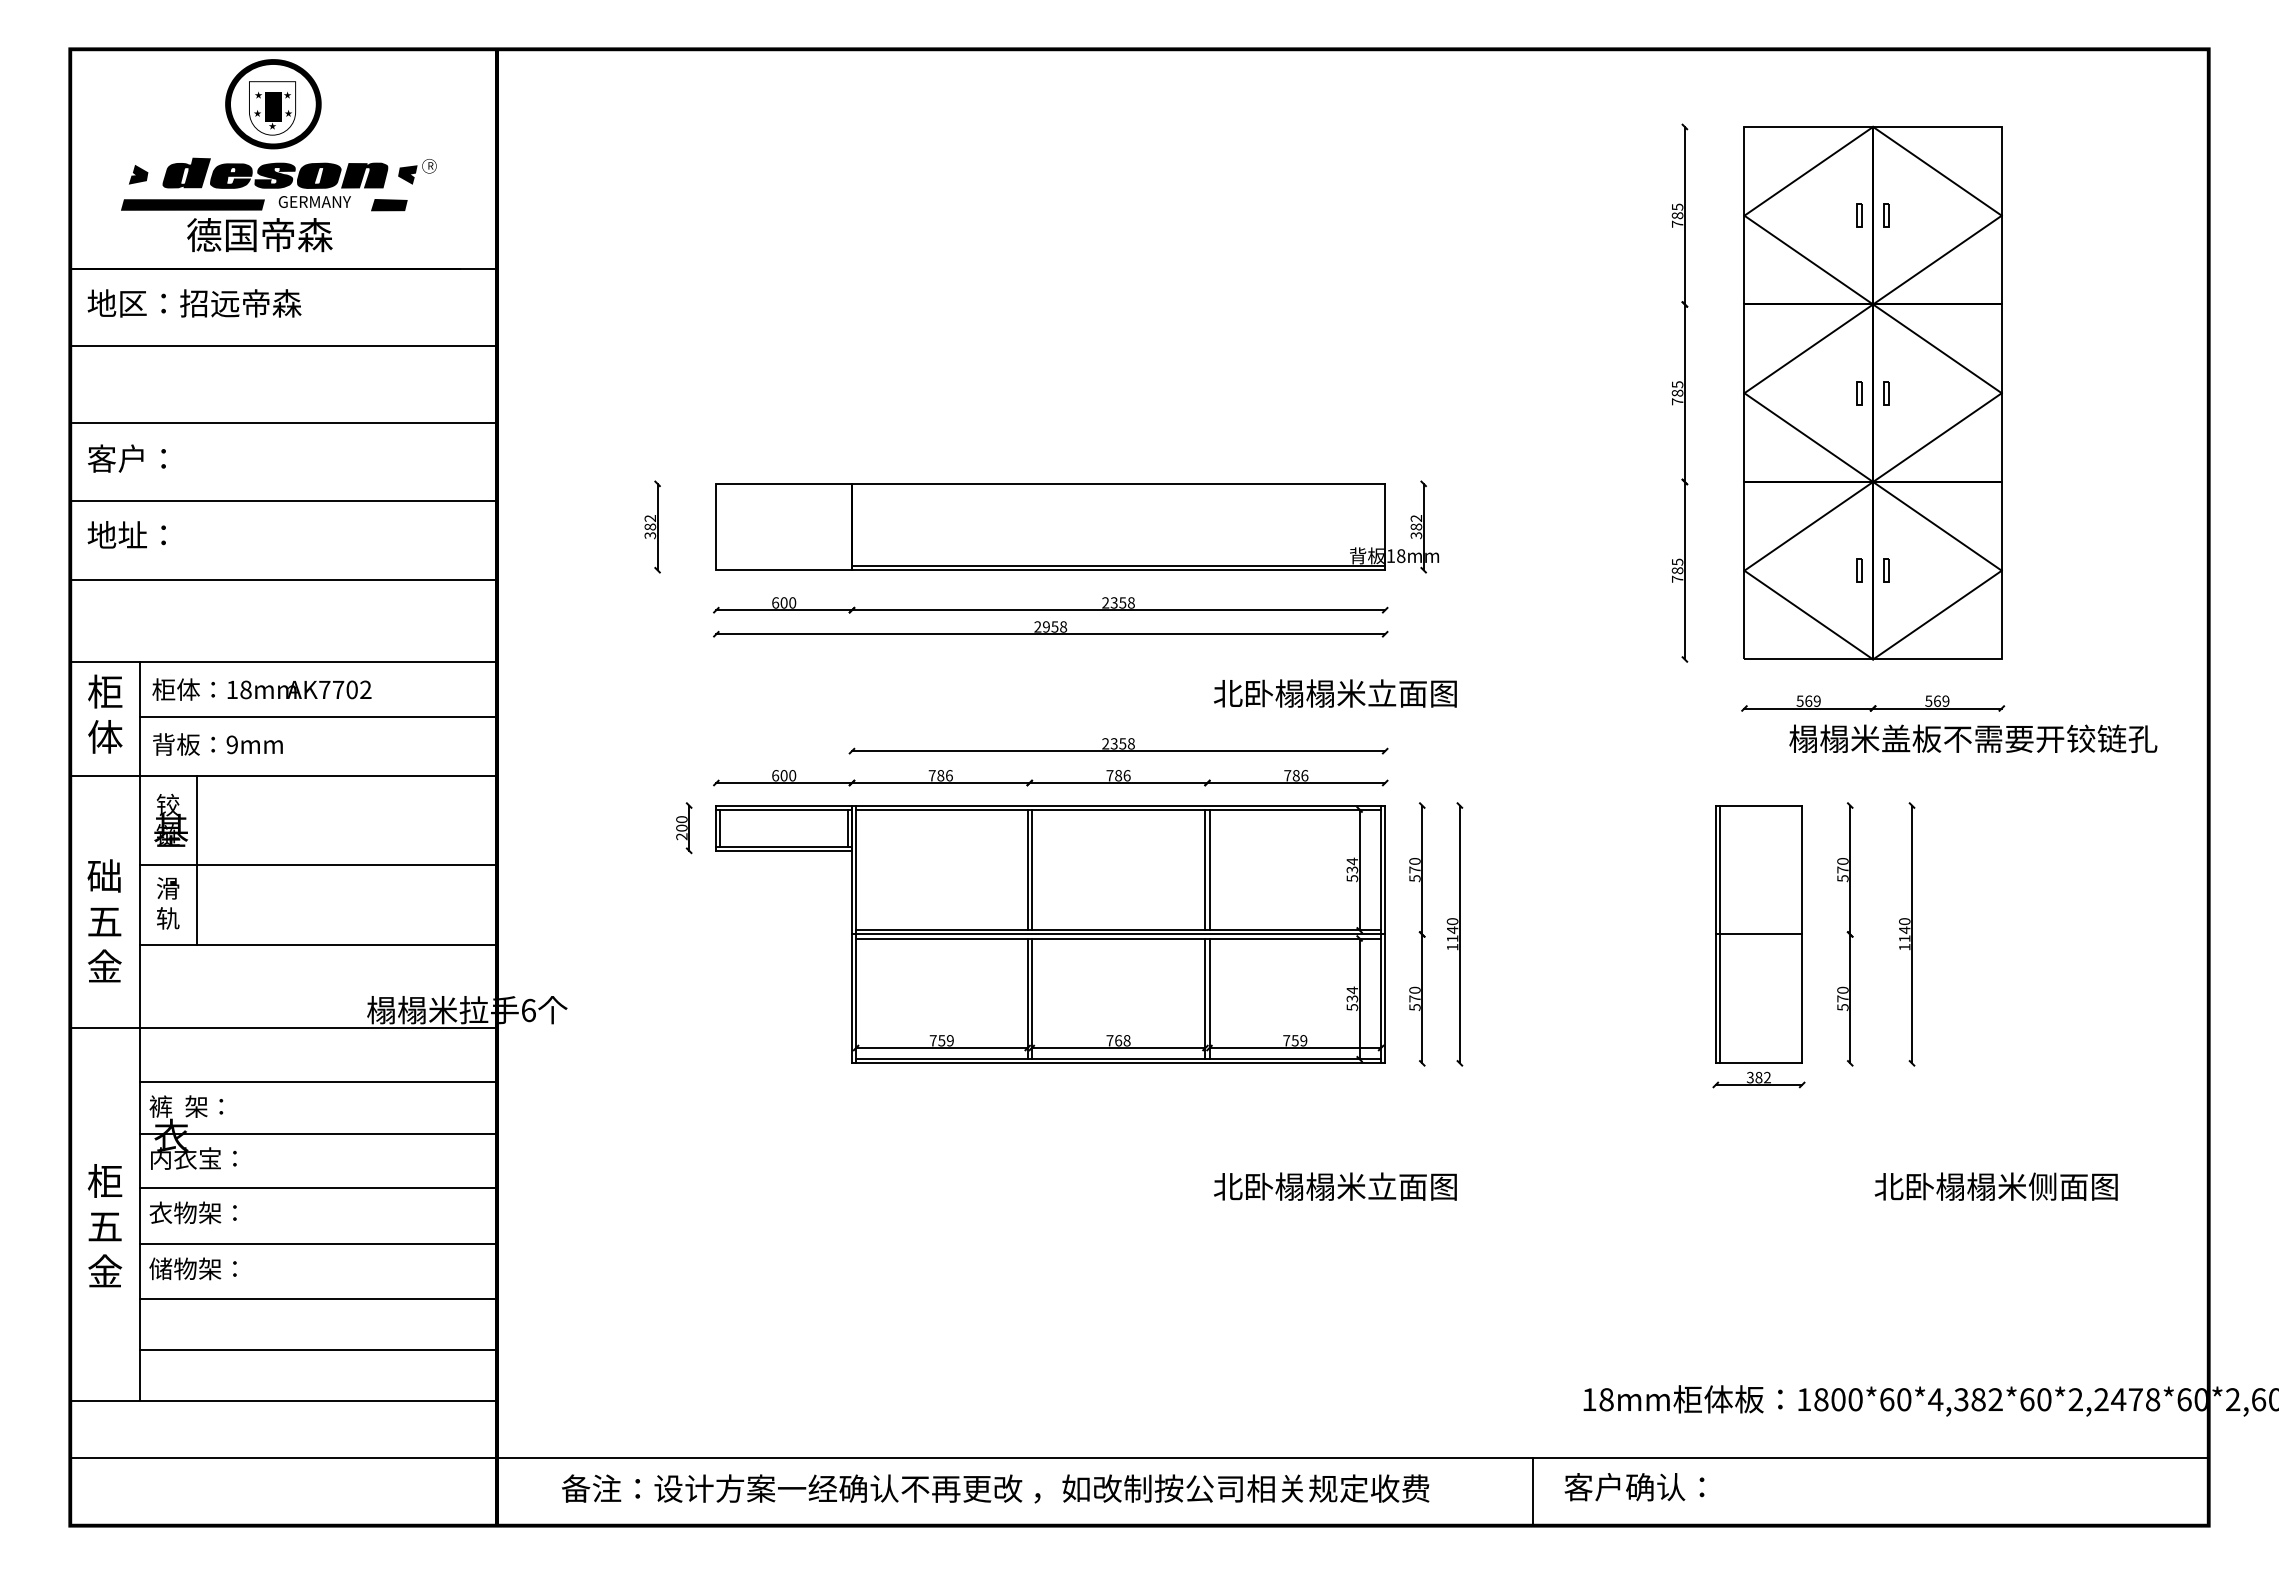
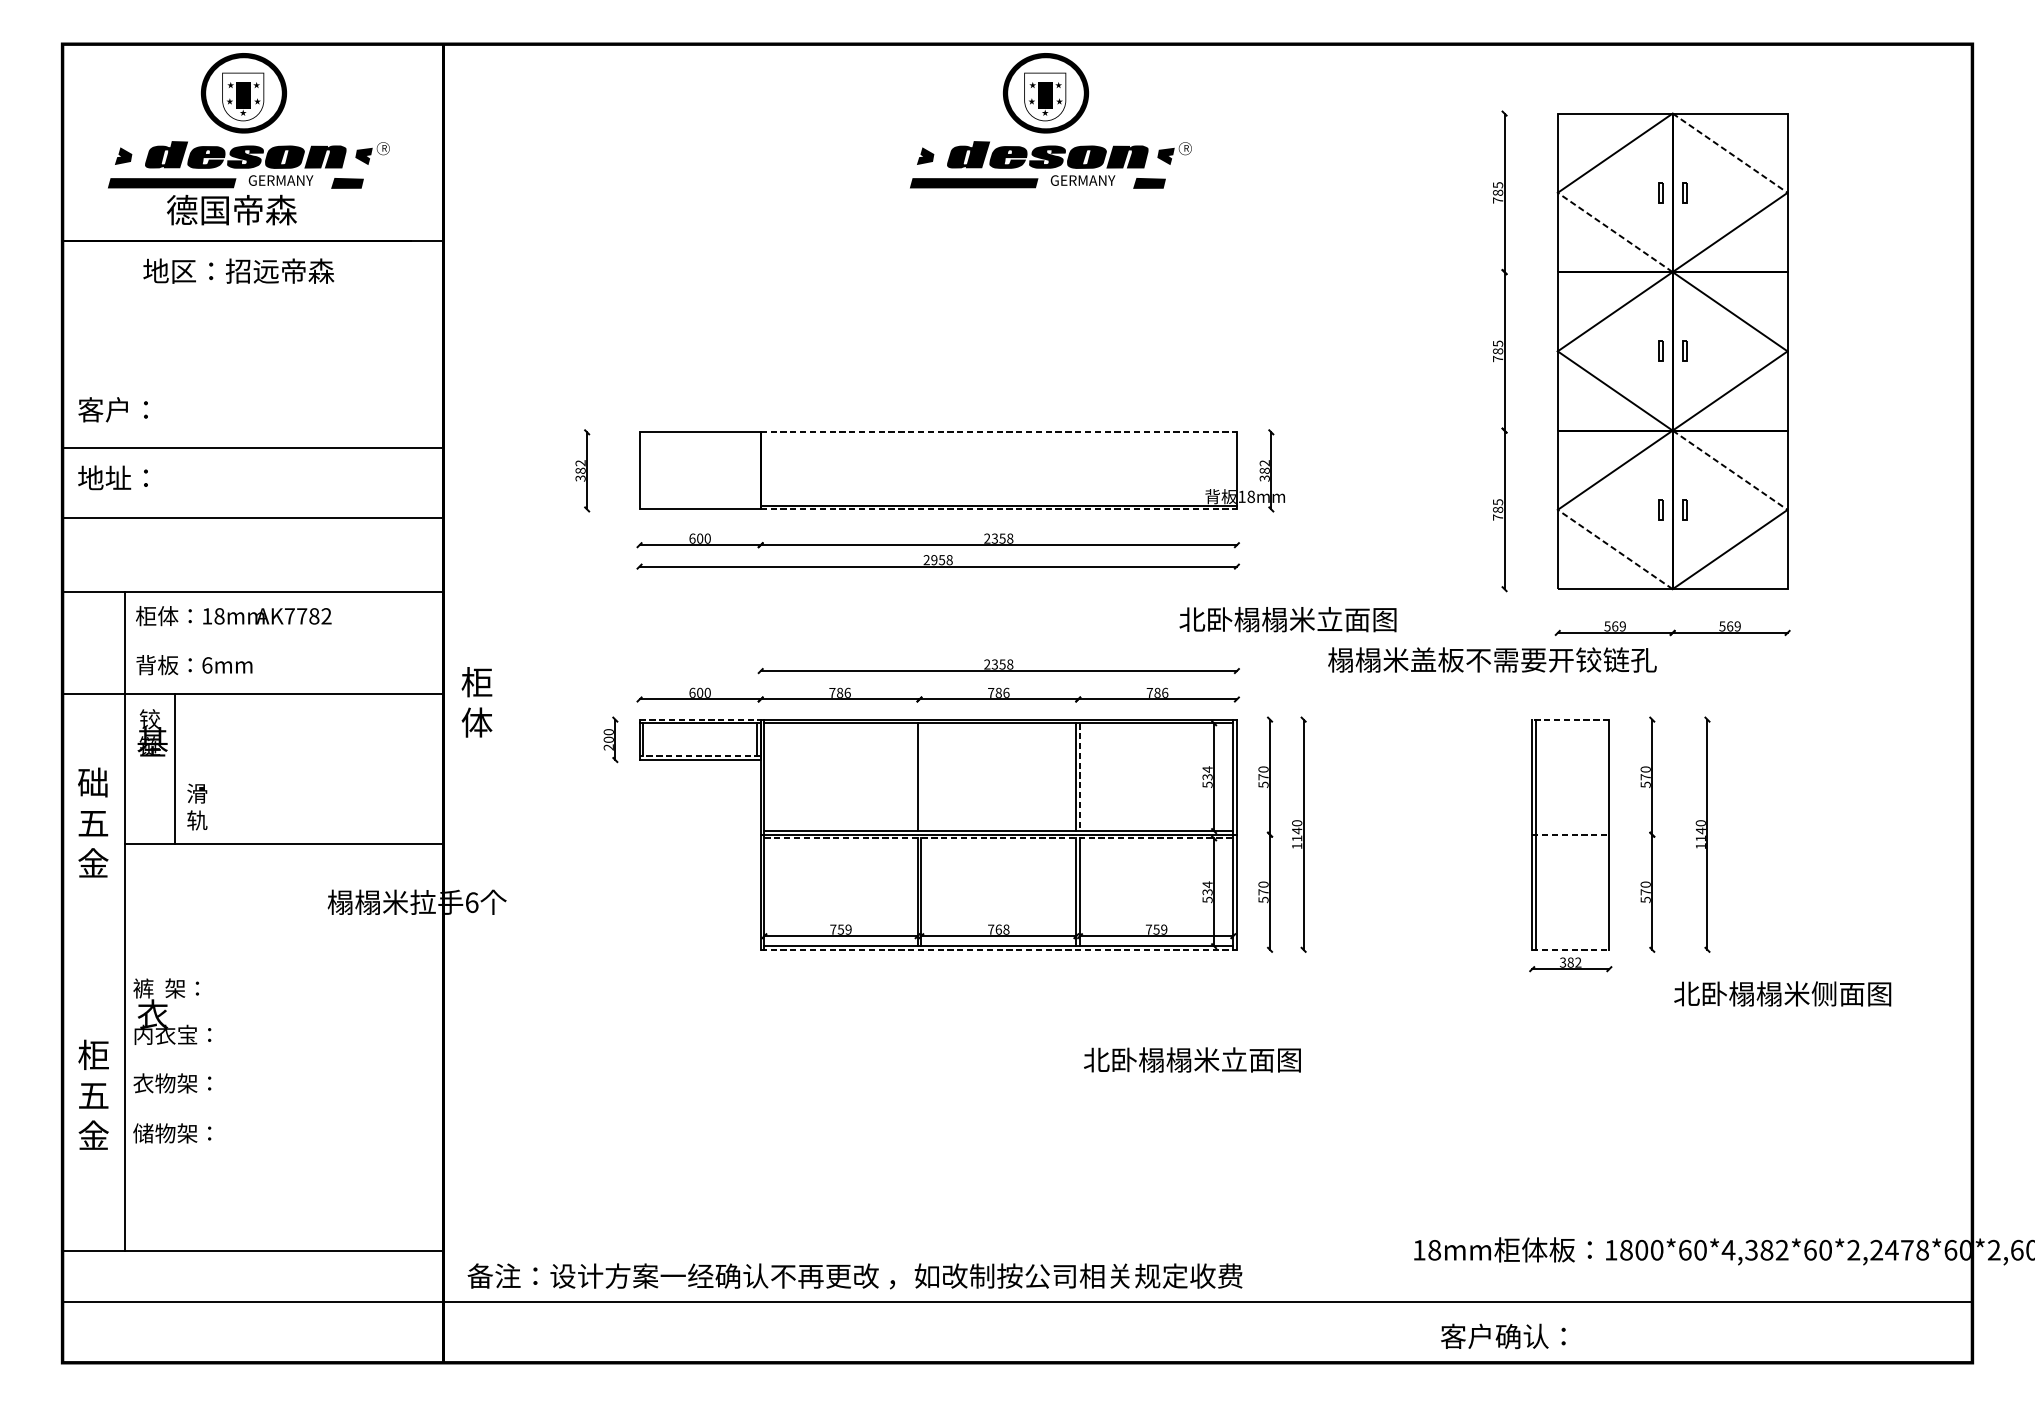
part: (1176, 135) -> (1050, 121), added
line: (1937, 171) -> (1730, 153), solid -> dashed
line: (1808, 259) -> (1614, 231), solid -> dashed
text: (194, 303) -> (238, 271), moved
line: (283, 346) -> (253, 309), removed
line: (284, 422) -> (253, 377), removed
line: (1118, 483) -> (998, 431), solid -> dashed
line: (1937, 526) -> (1730, 470), solid -> dashed
line: (1118, 570) -> (998, 509), solid -> dashed
line: (1808, 614) -> (1614, 548), solid -> dashed
text: (351, 689) -> (313, 615), AK7702 -> AK7782
text: (1335, 693) -> (1288, 619), moved
text: (105, 713) -> (477, 701), moved
line: (318, 717) -> (284, 640), removed
text: (1973, 738) -> (1492, 659), moved
text: (232, 744) -> (207, 665), 9mm -> 6mm
line: (784, 805) -> (700, 719), solid -> dashed
line: (1758, 805) -> (1570, 719), solid -> dashed
line: (784, 846) -> (700, 756), solid -> dashed
line: (318, 865) -> (284, 773), removed
line: (1031, 869) -> (921, 776), removed
line: (1209, 870) -> (1080, 777), solid -> dashed
text: (168, 903) -> (197, 807), moved
line: (1759, 934) -> (1571, 834), solid -> dashed
line: (1118, 938) -> (998, 838), solid -> dashed
line: (283, 1028) -> (253, 918), removed
line: (1118, 1063) -> (998, 949), solid -> dashed
line: (1759, 1063) -> (1571, 949), solid -> dashed
line: (318, 1082) -> (284, 966), removed
line: (318, 1134) -> (284, 1013), removed
text: (1995, 1186) -> (1781, 993), moved
line: (318, 1188) -> (284, 1061), removed
line: (318, 1244) -> (284, 1111), removed
line: (318, 1299) -> (284, 1160), removed
line: (318, 1349) -> (284, 1205), removed
text: (1634, 1487) -> (1503, 1336), moved
text: (995, 1488) -> (854, 1275), moved
line: (1533, 1491) -> (1369, 1332), removed

